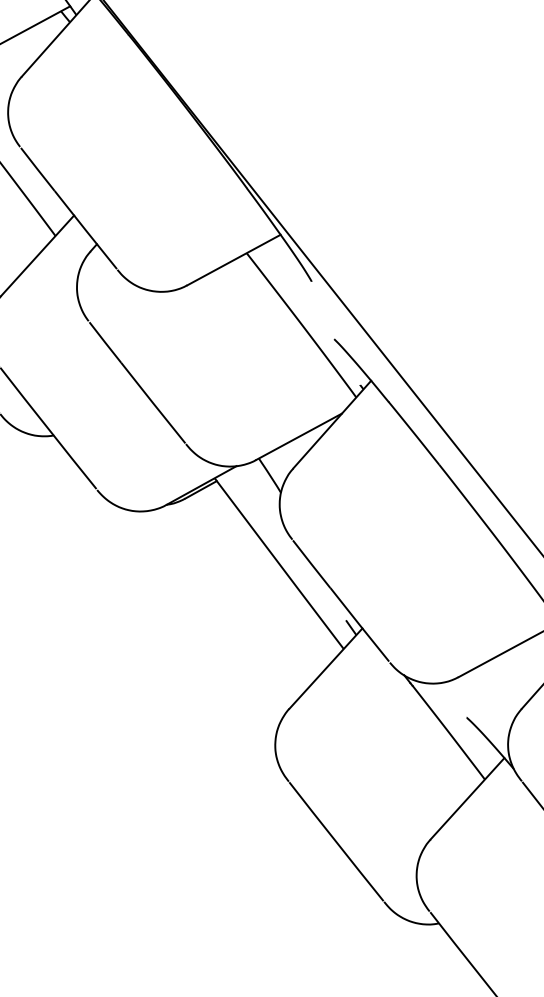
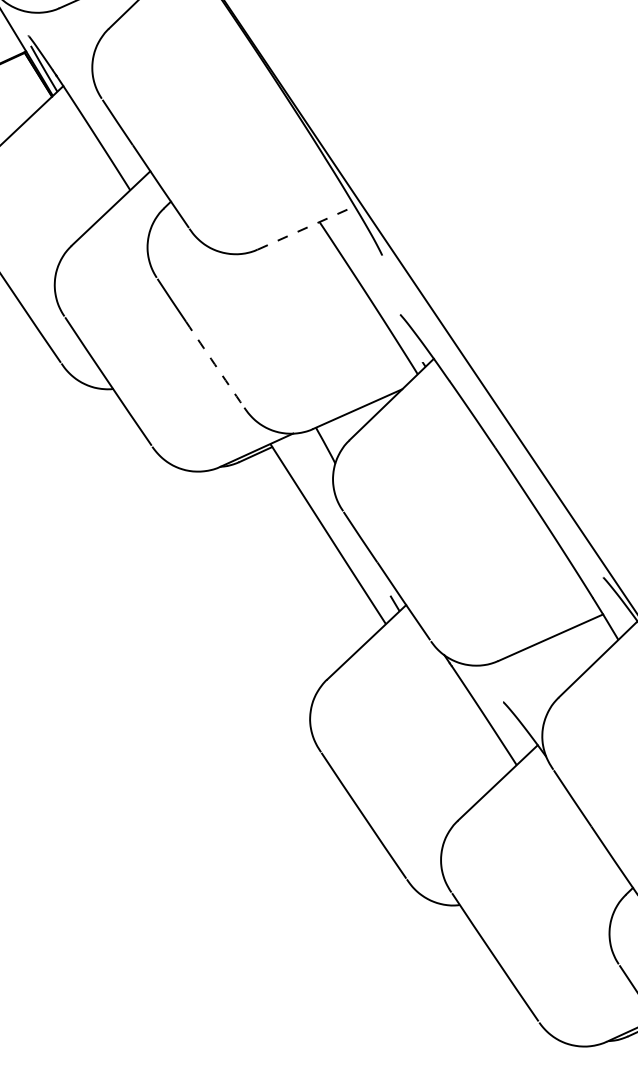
line: (234, 259) -> (306, 227), solid -> dashed
arc: (152, 403) -> (214, 364), solid -> dashed

